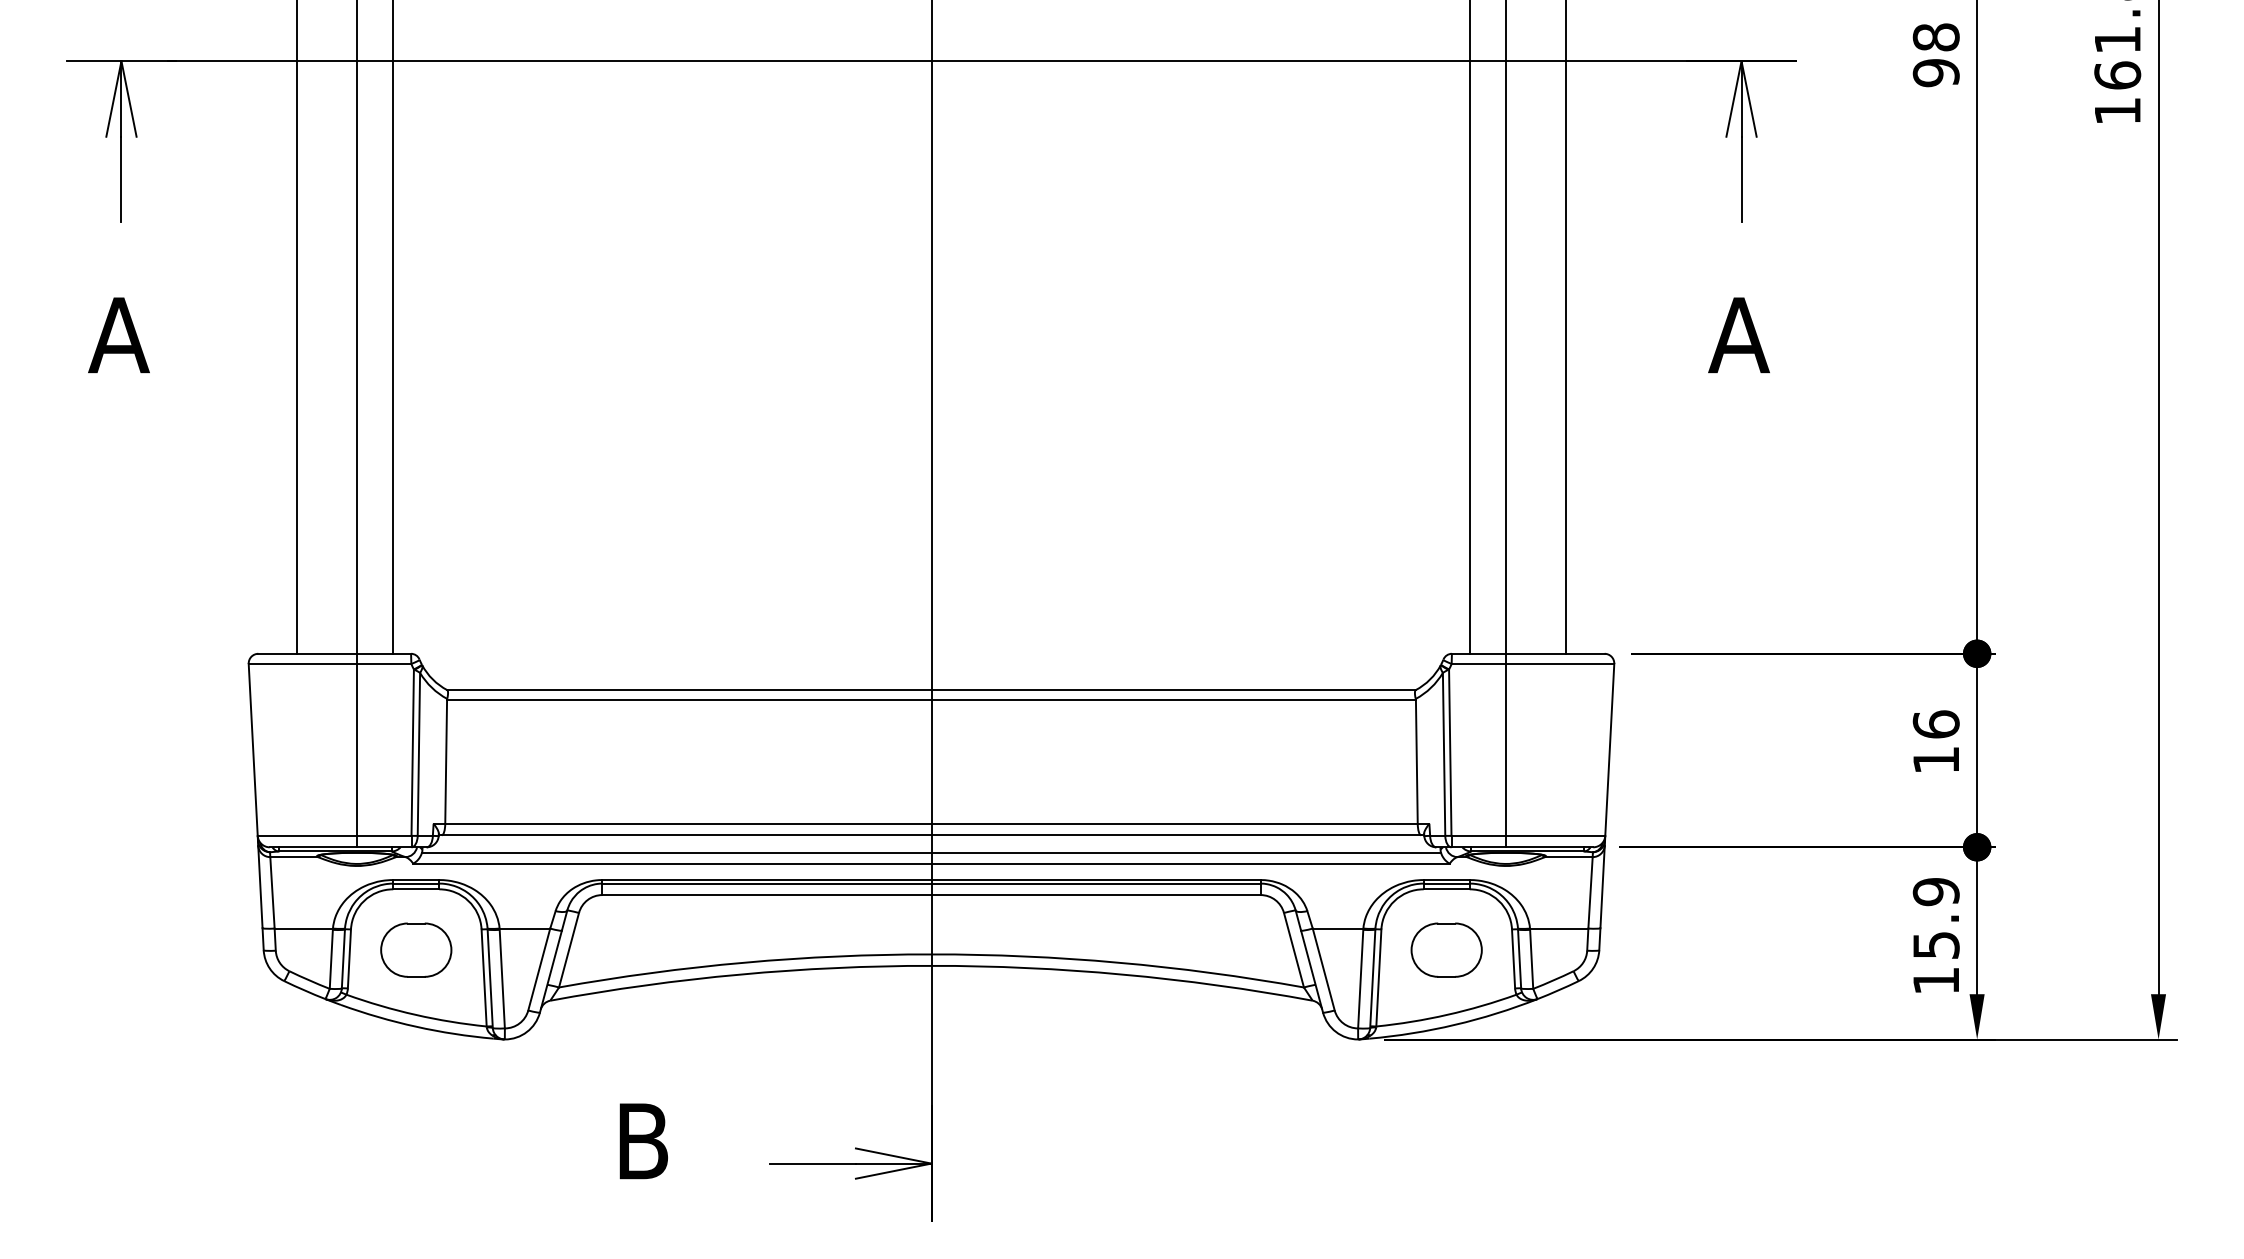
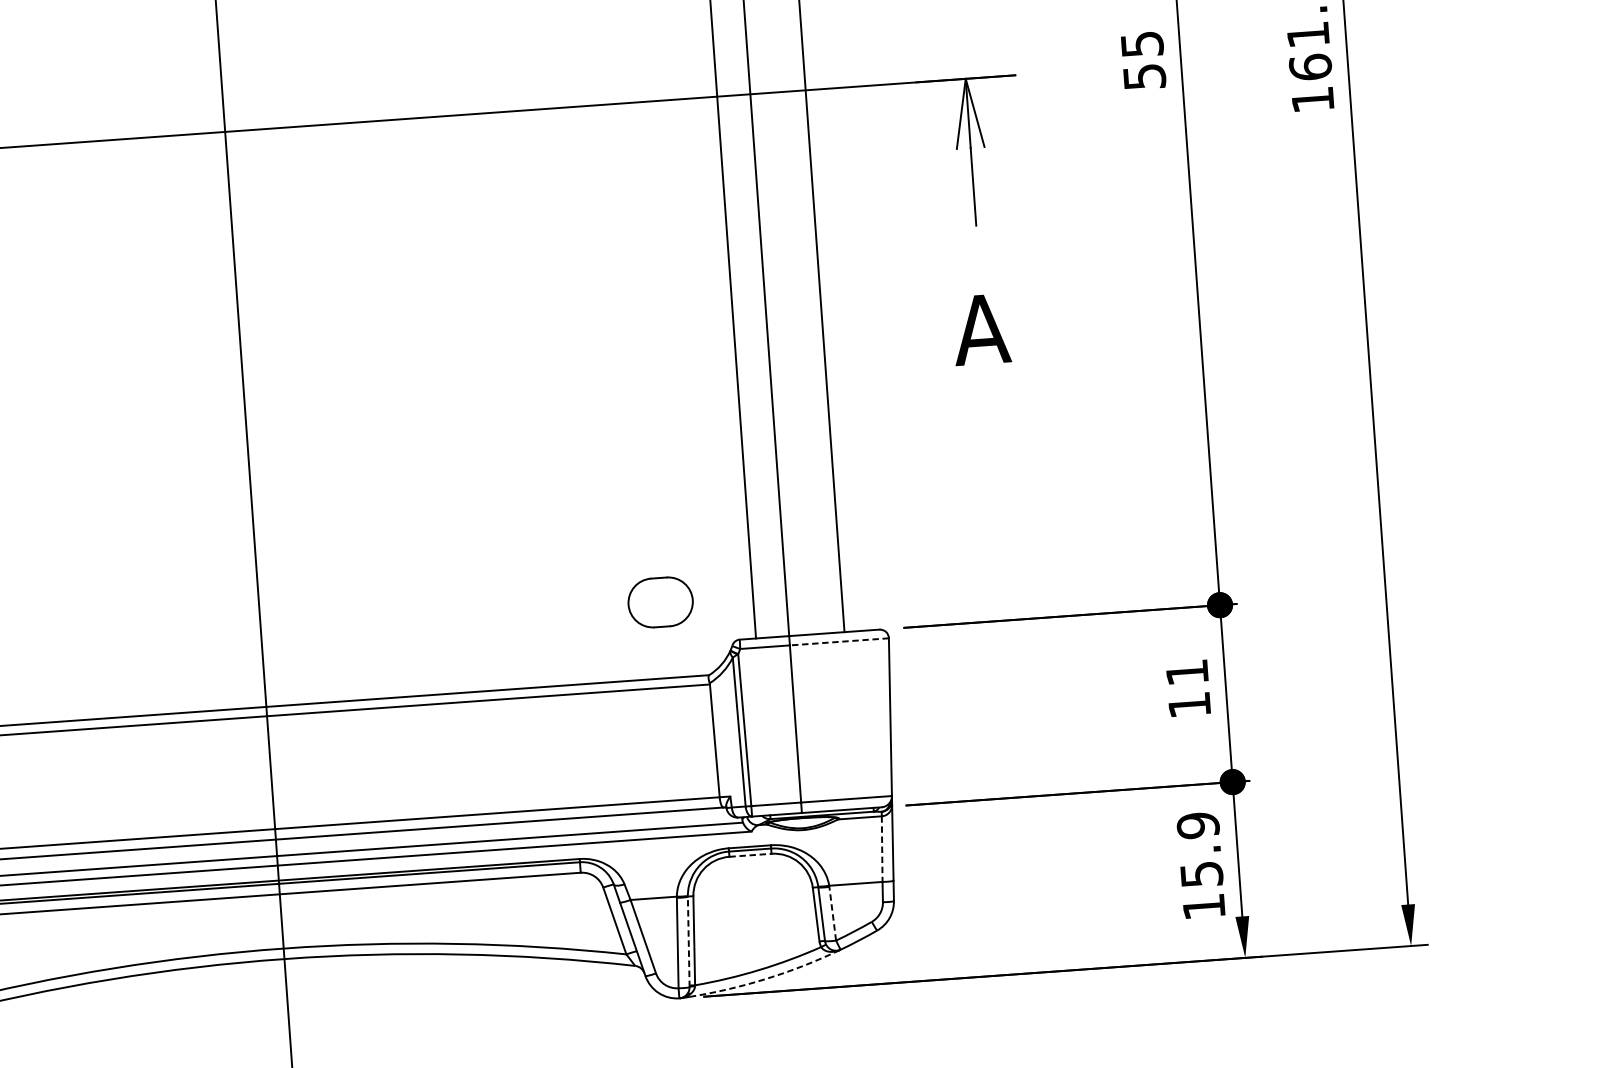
text: (1935, 55) -> (1142, 60), 98 -> 55
line: (1559, 664) -> (838, 642), solid -> dashed
text: (1935, 724) -> (1186, 672), 16 -> 11
line: (1447, 889) -> (751, 855), solid -> dashed
line: (1590, 892) -> (882, 848), solid -> dashed
part: (1446, 949) -> (660, 601), moved
line: (1531, 959) -> (832, 913), solid -> dashed
line: (1372, 978) -> (688, 941), solid -> dashed
arc: (1455, 1024) -> (767, 978), solid -> dashed

